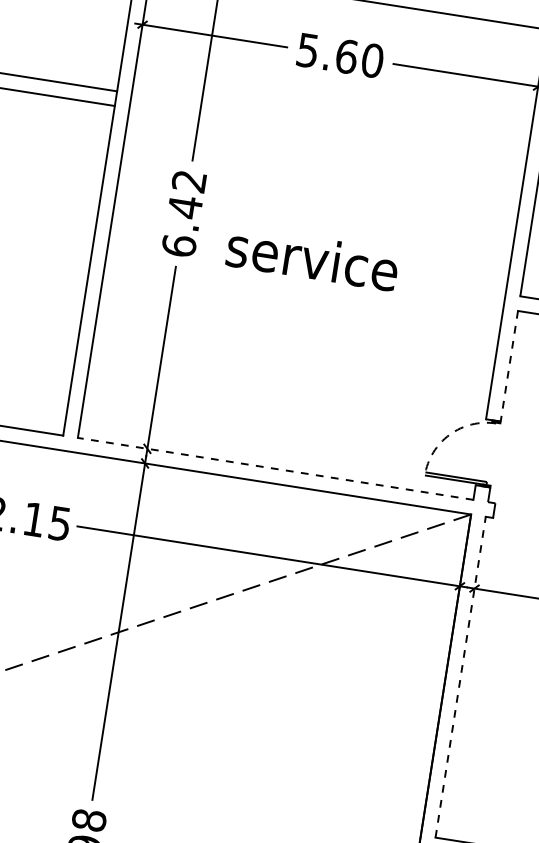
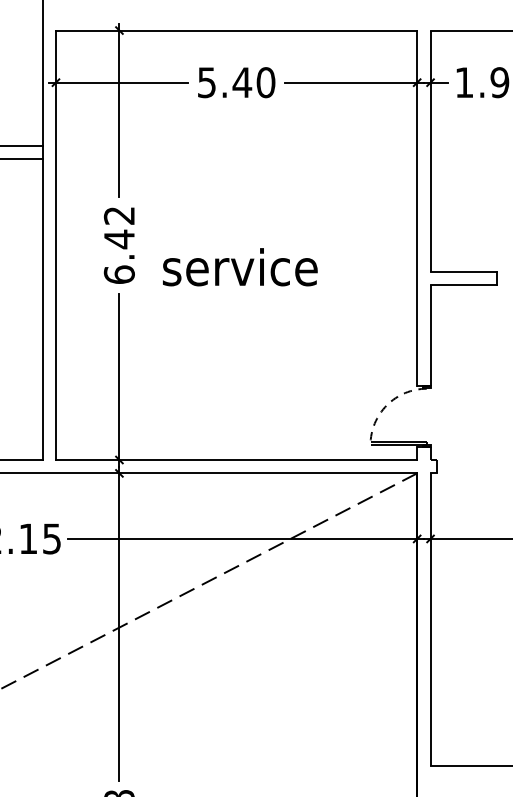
text: (346, 56) -> (242, 82), 5.60 -> 5.40
line: (509, 365) -> (430, 335), dashed -> solid
line: (275, 469) -> (236, 460), dashed -> solid
line: (460, 676) -> (430, 619), dashed -> solid

